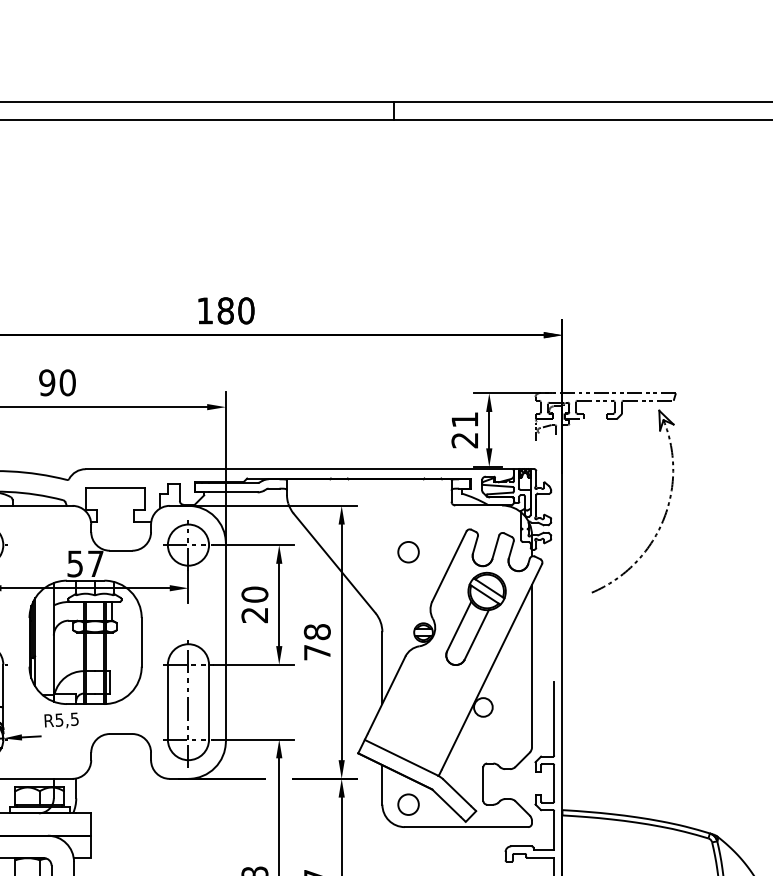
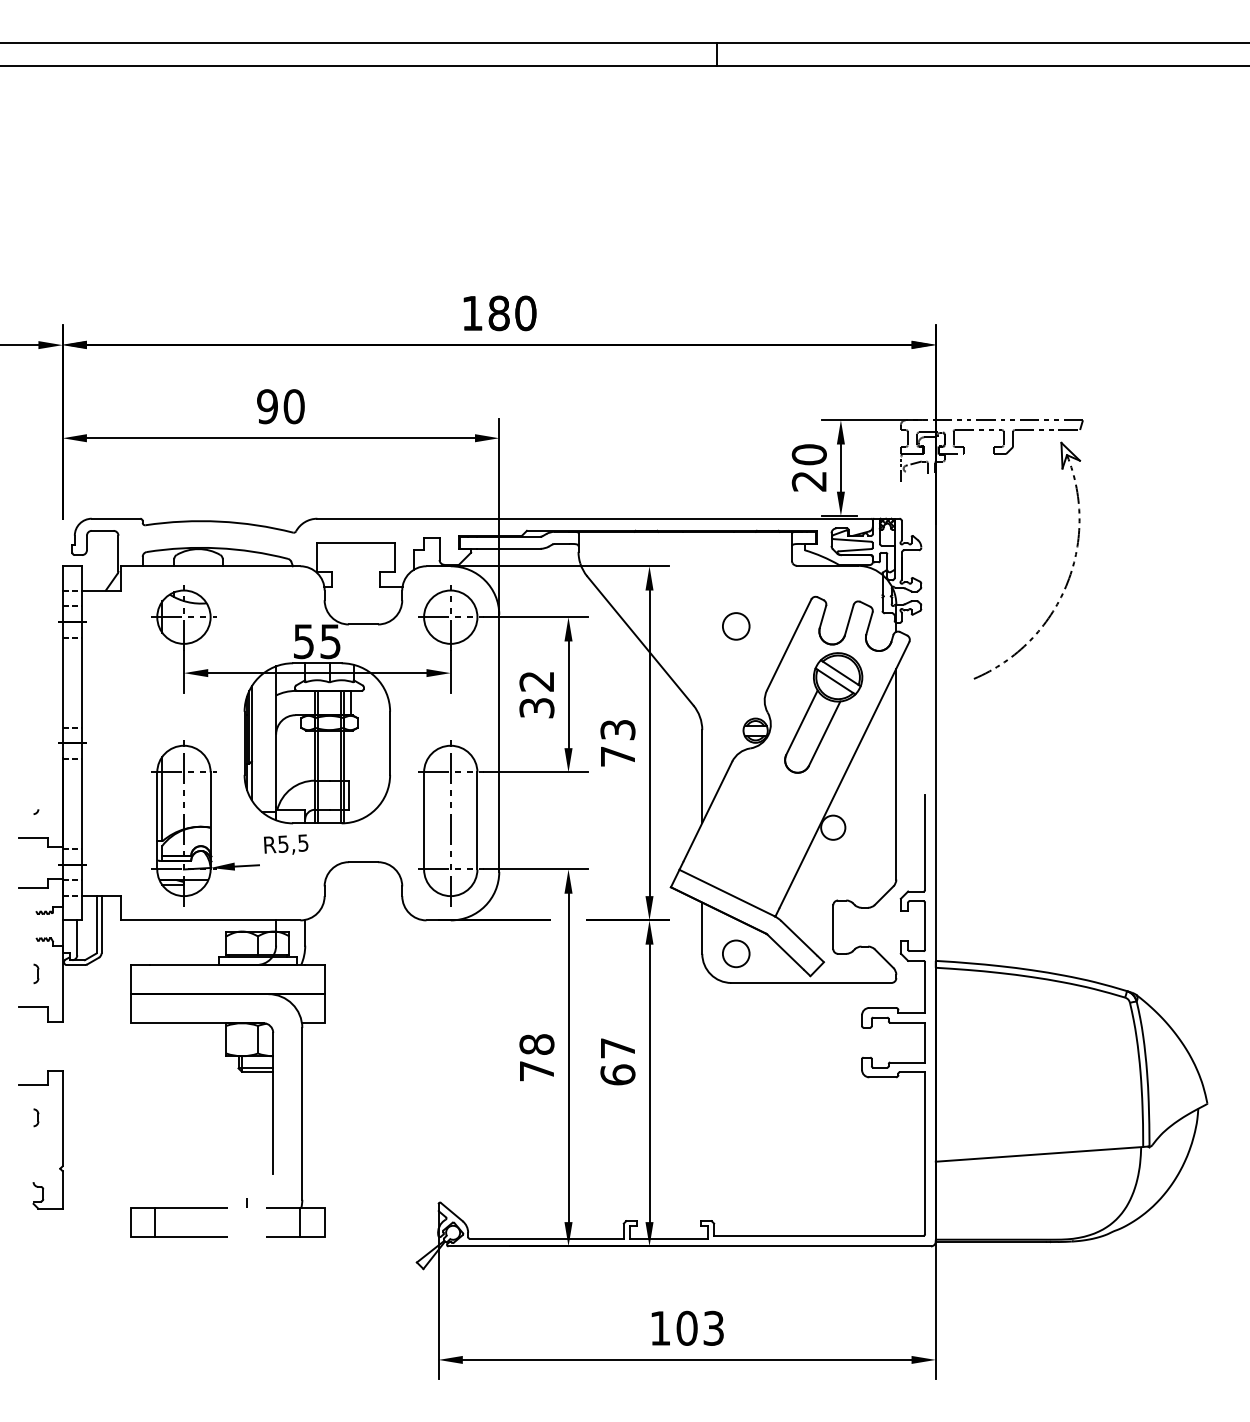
text: (464, 419) -> (808, 454), 21 -> 20
text: (95, 563) -> (330, 641), 57 -> 55
text: (254, 604) -> (536, 694), 20 -> 32
text: (317, 631) -> (617, 729), 78 -> 73

